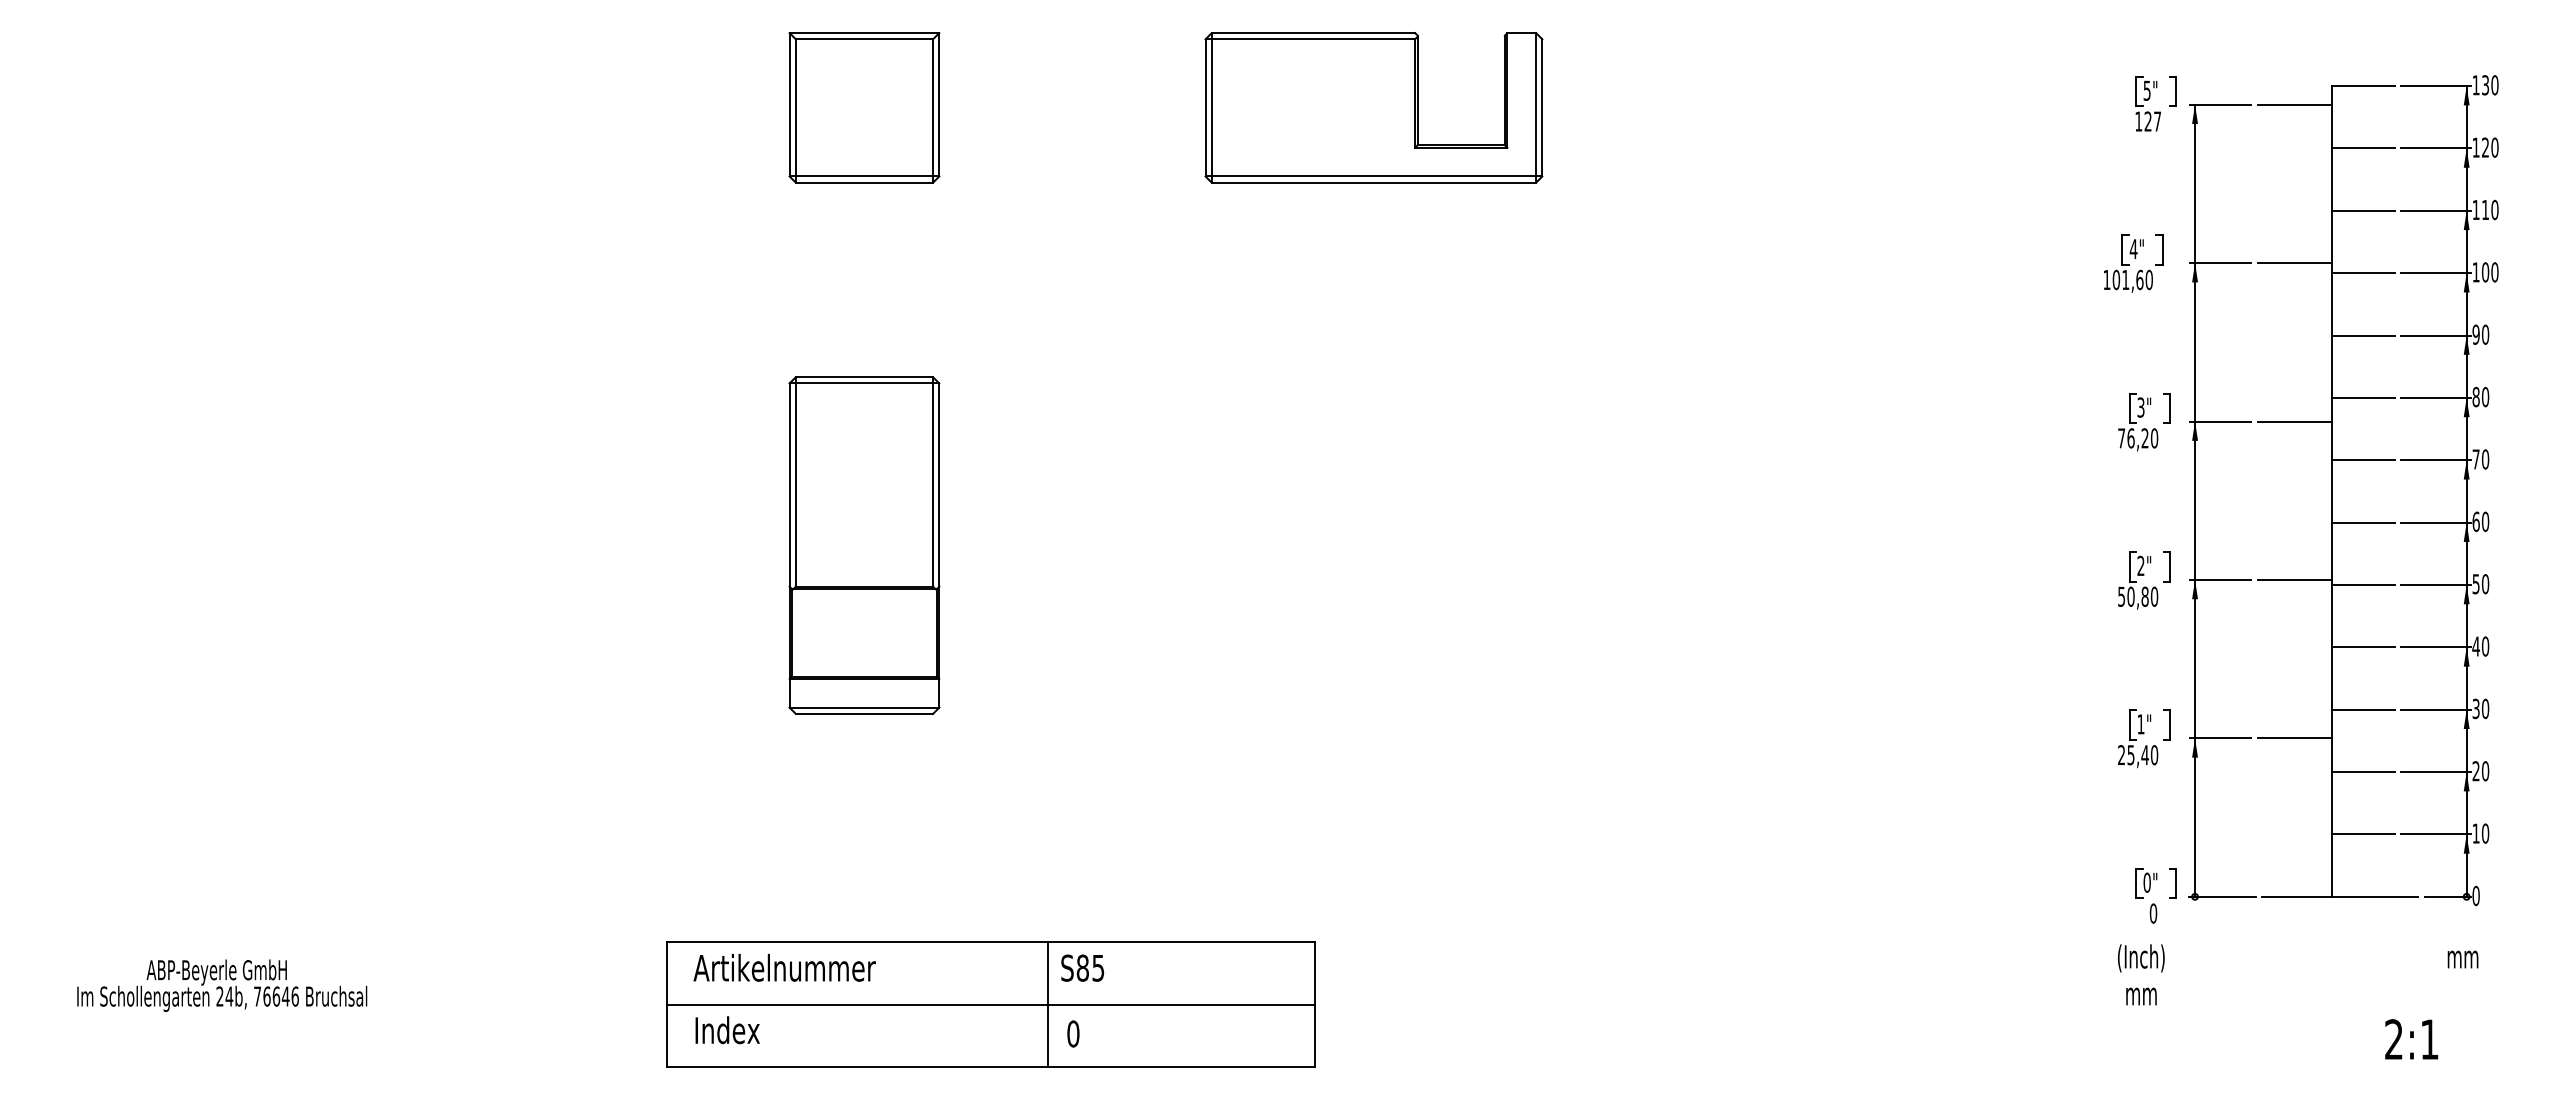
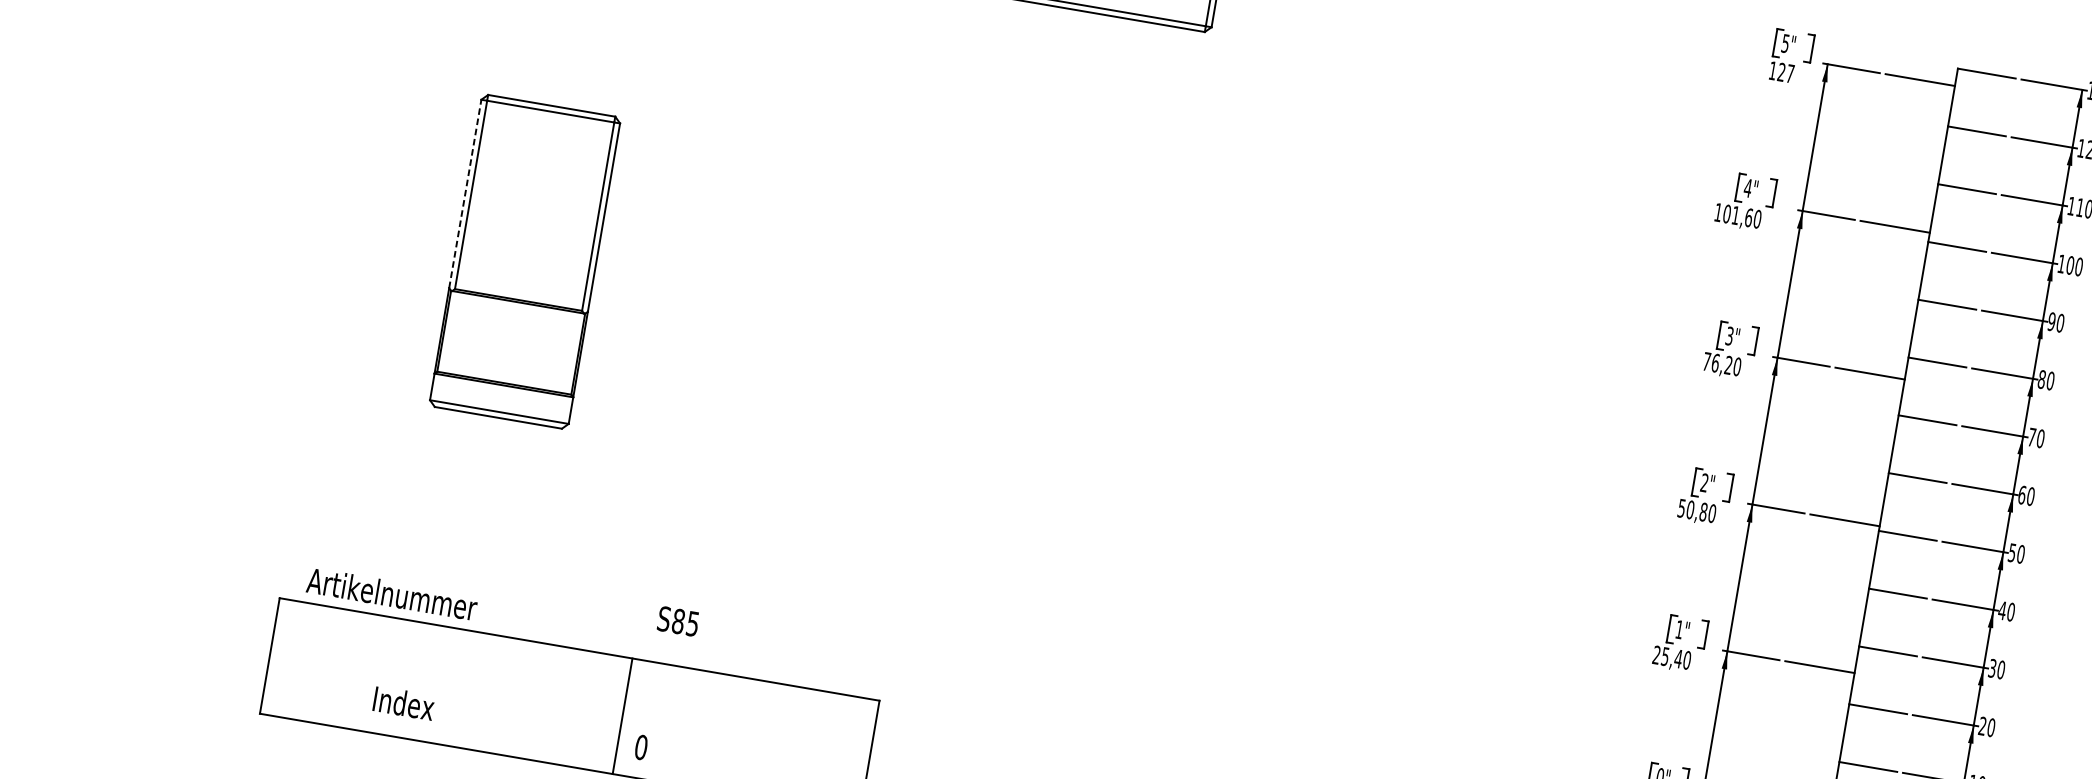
line: (789, 485) -> (465, 194), solid -> dashed
text: (784, 967) -> (392, 593), moved
text: (1082, 967) -> (678, 620), moved
line: (990, 1004) -> (569, 707), removed
text: (727, 1030) -> (403, 703), moved

